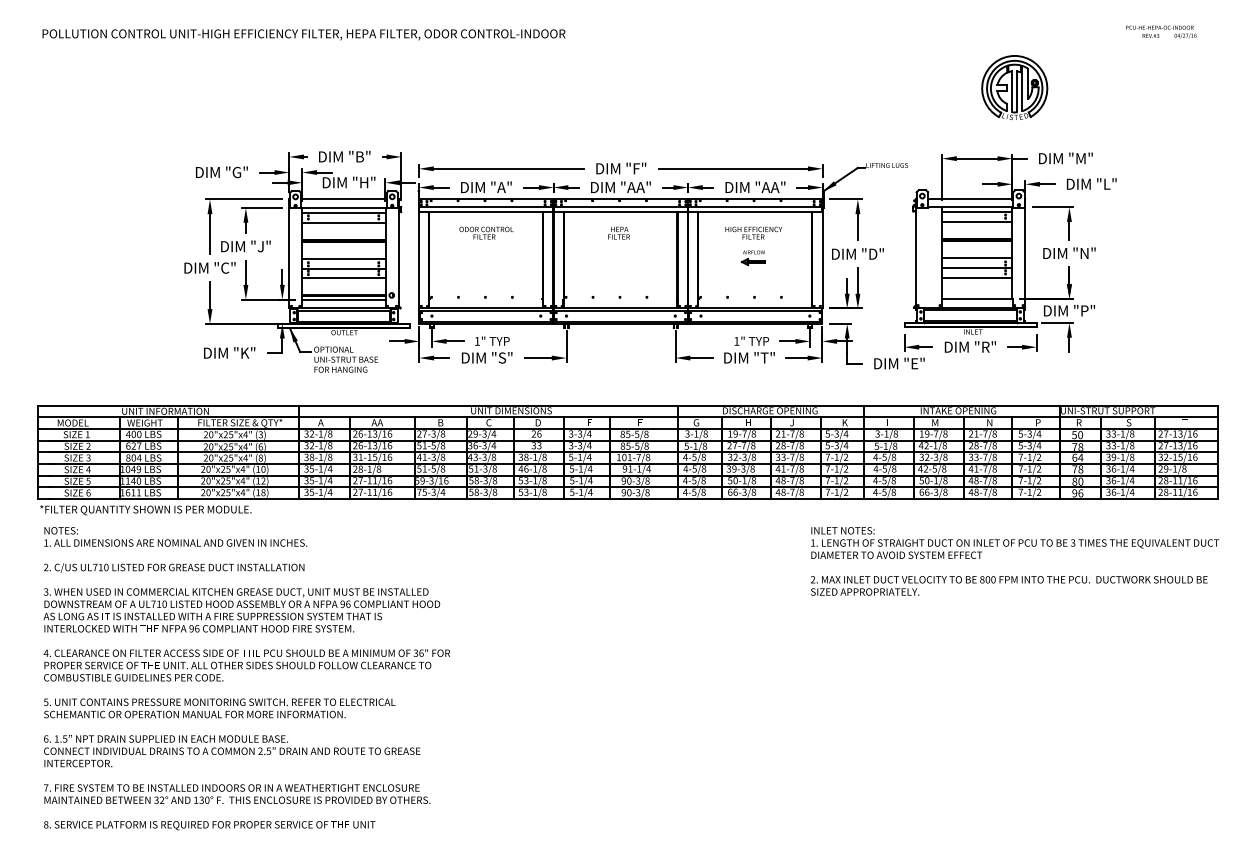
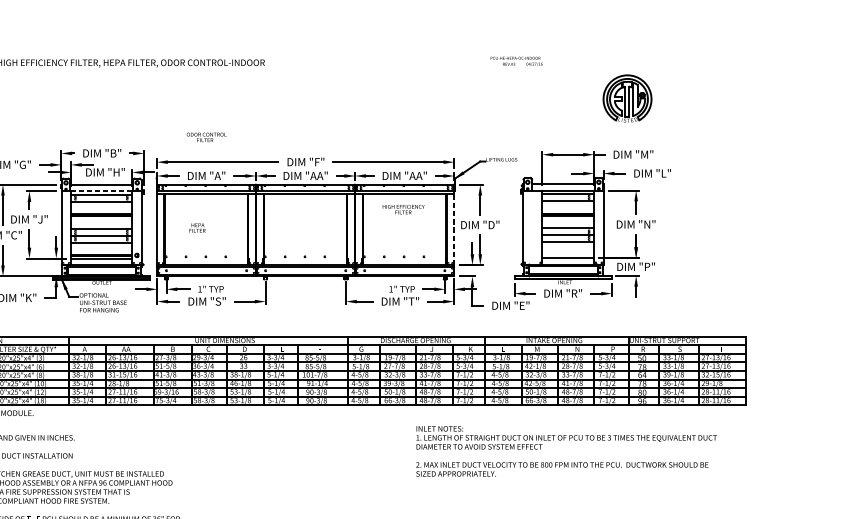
text: (1161, 31) -> (516, 61), moved
part: (1014, 87) -> (627, 98), moved
line: (343, 208) -> (101, 191), solid -> dashed
text: (486, 232) -> (206, 136), moved
text: (618, 232) -> (197, 227), moved
line: (822, 257) -> (454, 227), solid -> dashed
part: (752, 258) -> (402, 228), removed
text: (1015, 561) -> (566, 451), moved

